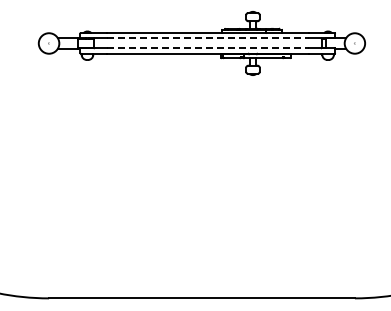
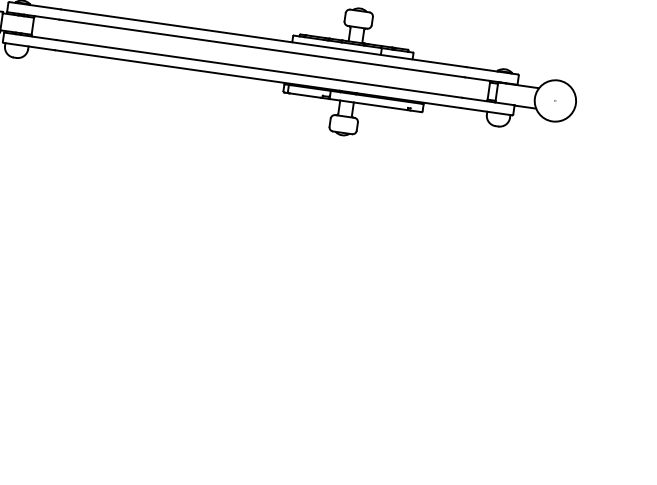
line: (208, 38) -> (263, 49), dashed -> solid
line: (208, 48) -> (260, 69), dashed -> solid

